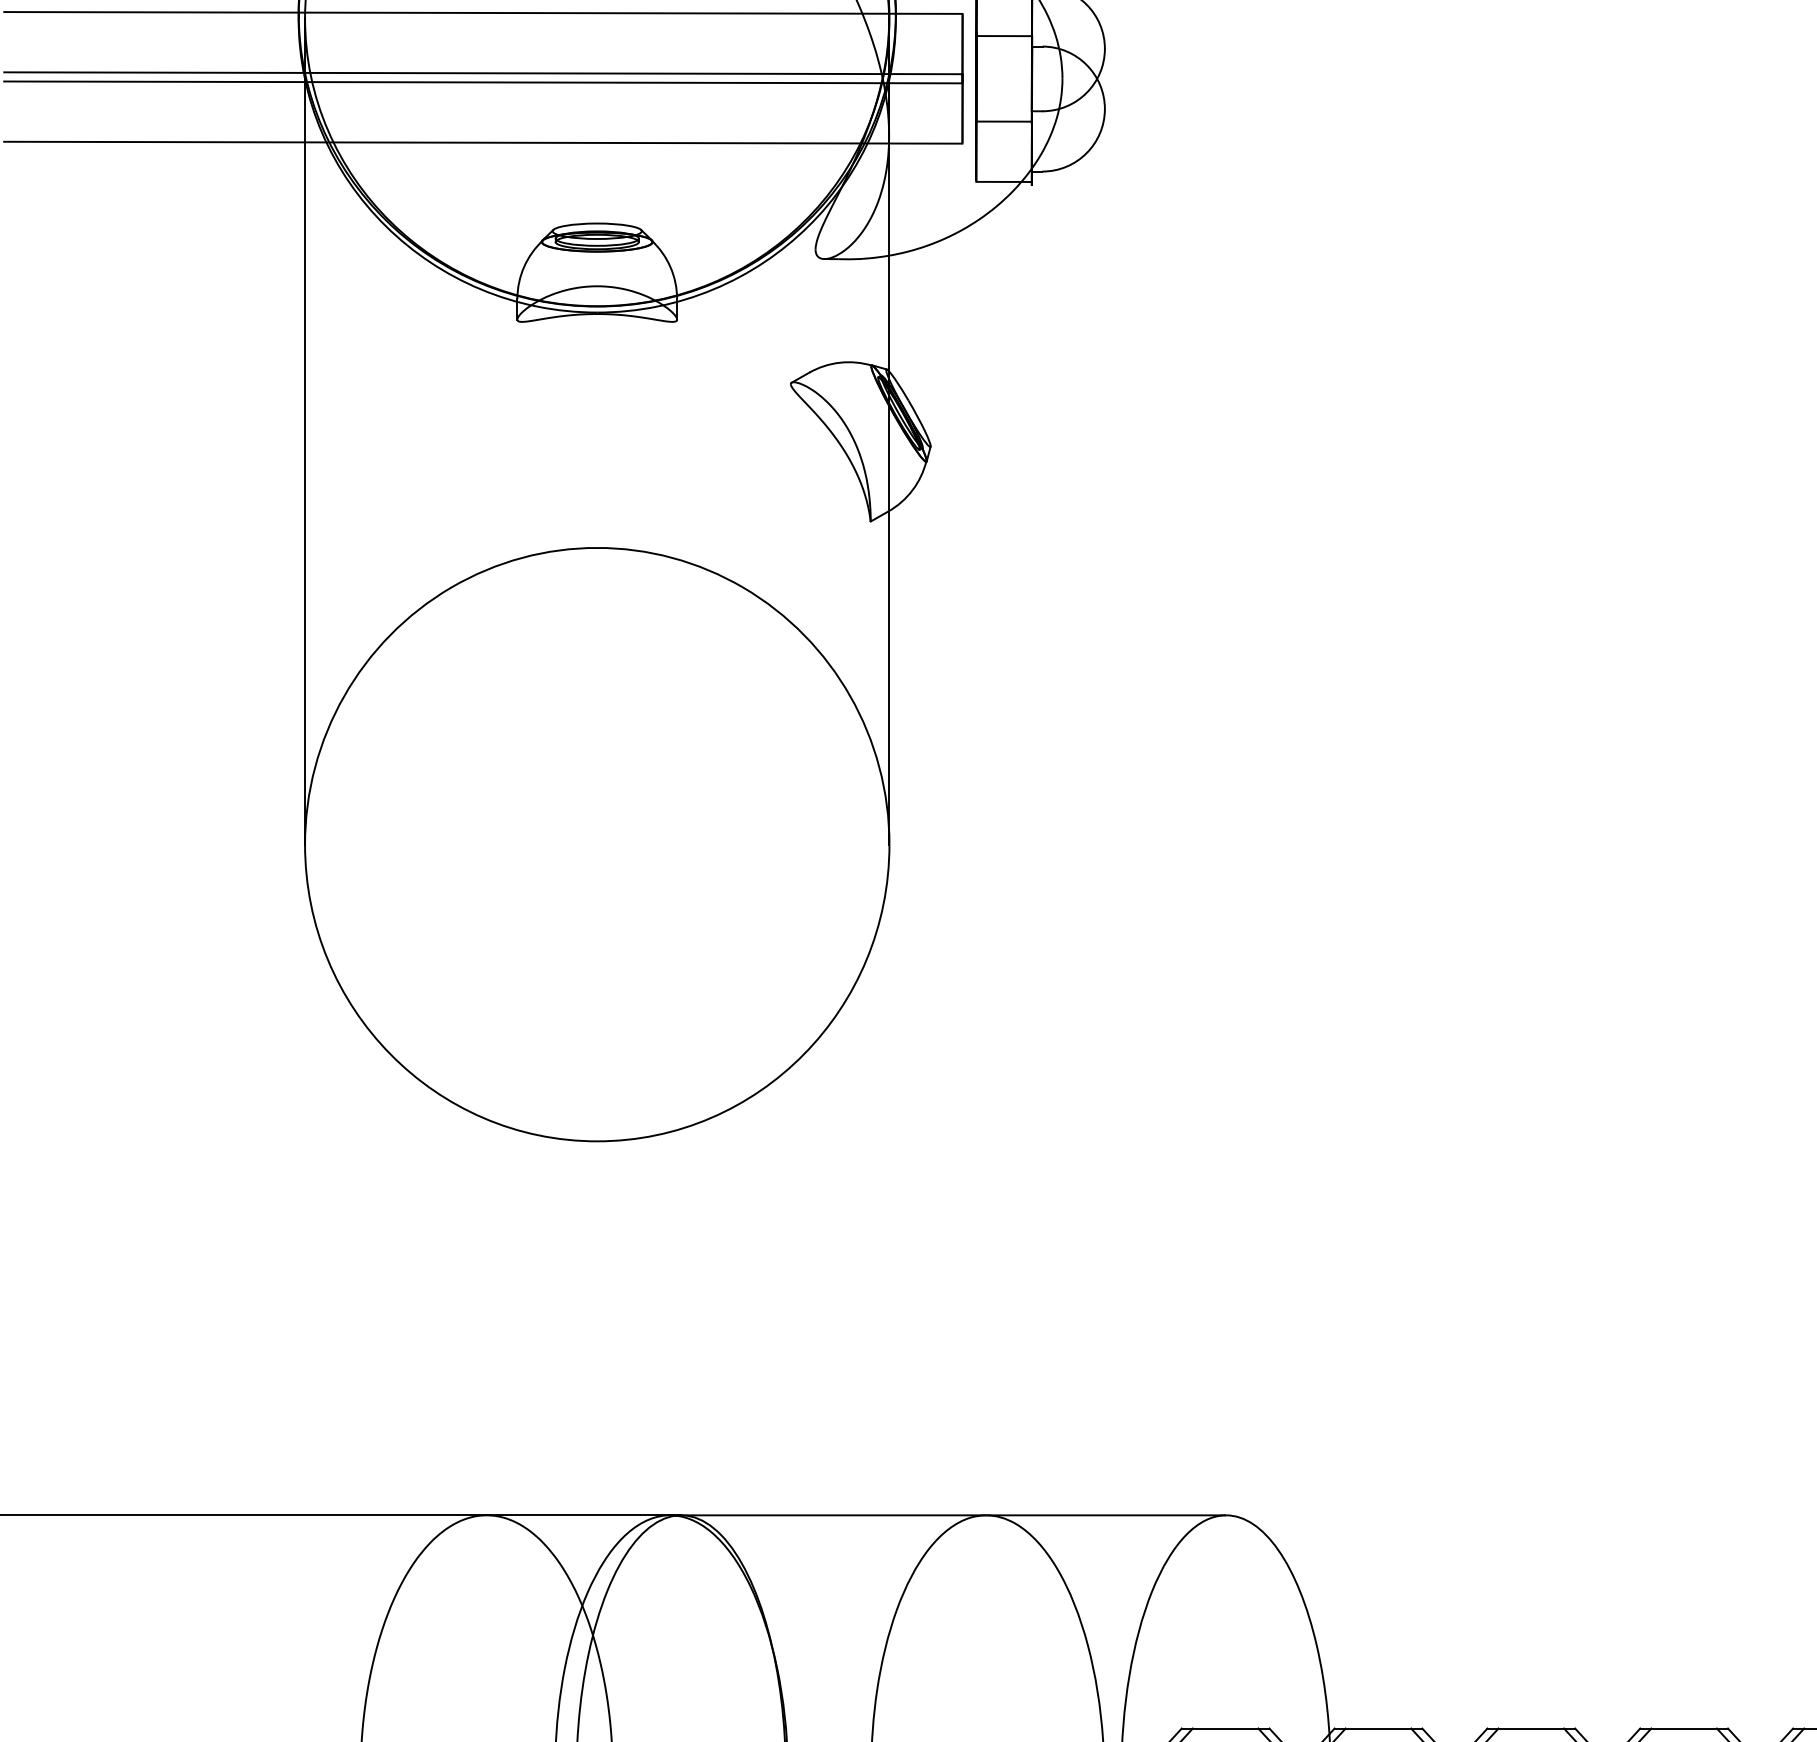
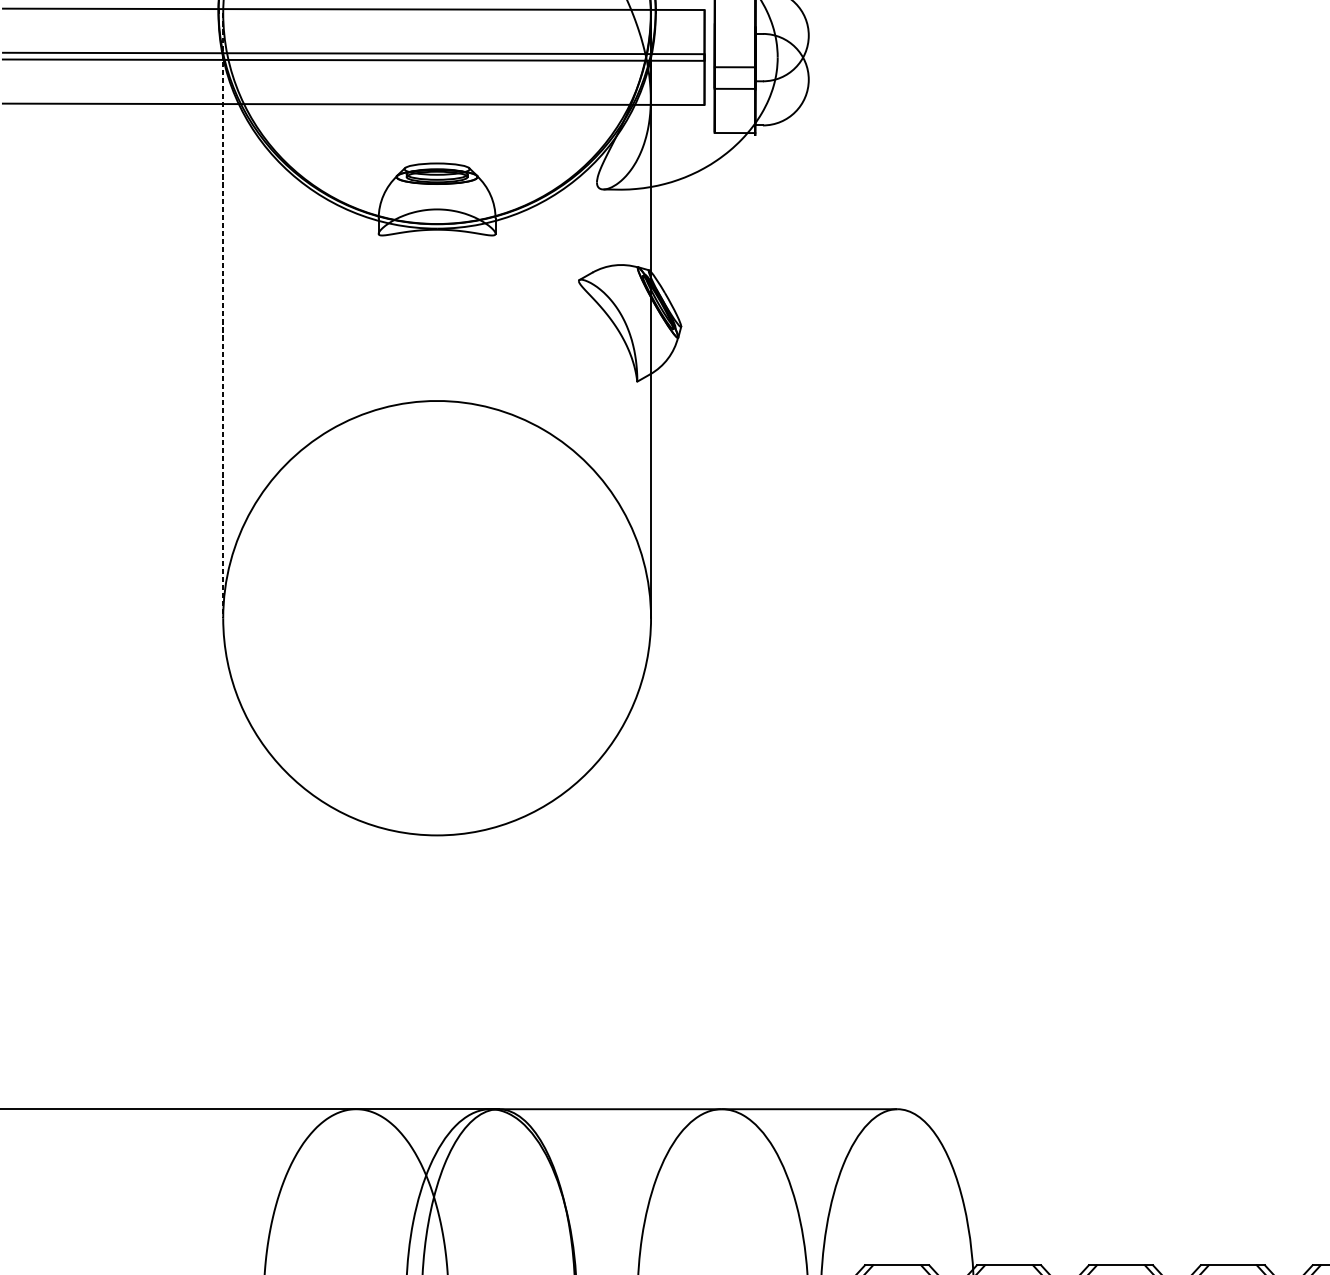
line: (1004, 36) -> (735, 67), moved
line: (305, 432) -> (223, 316), solid -> dashed

